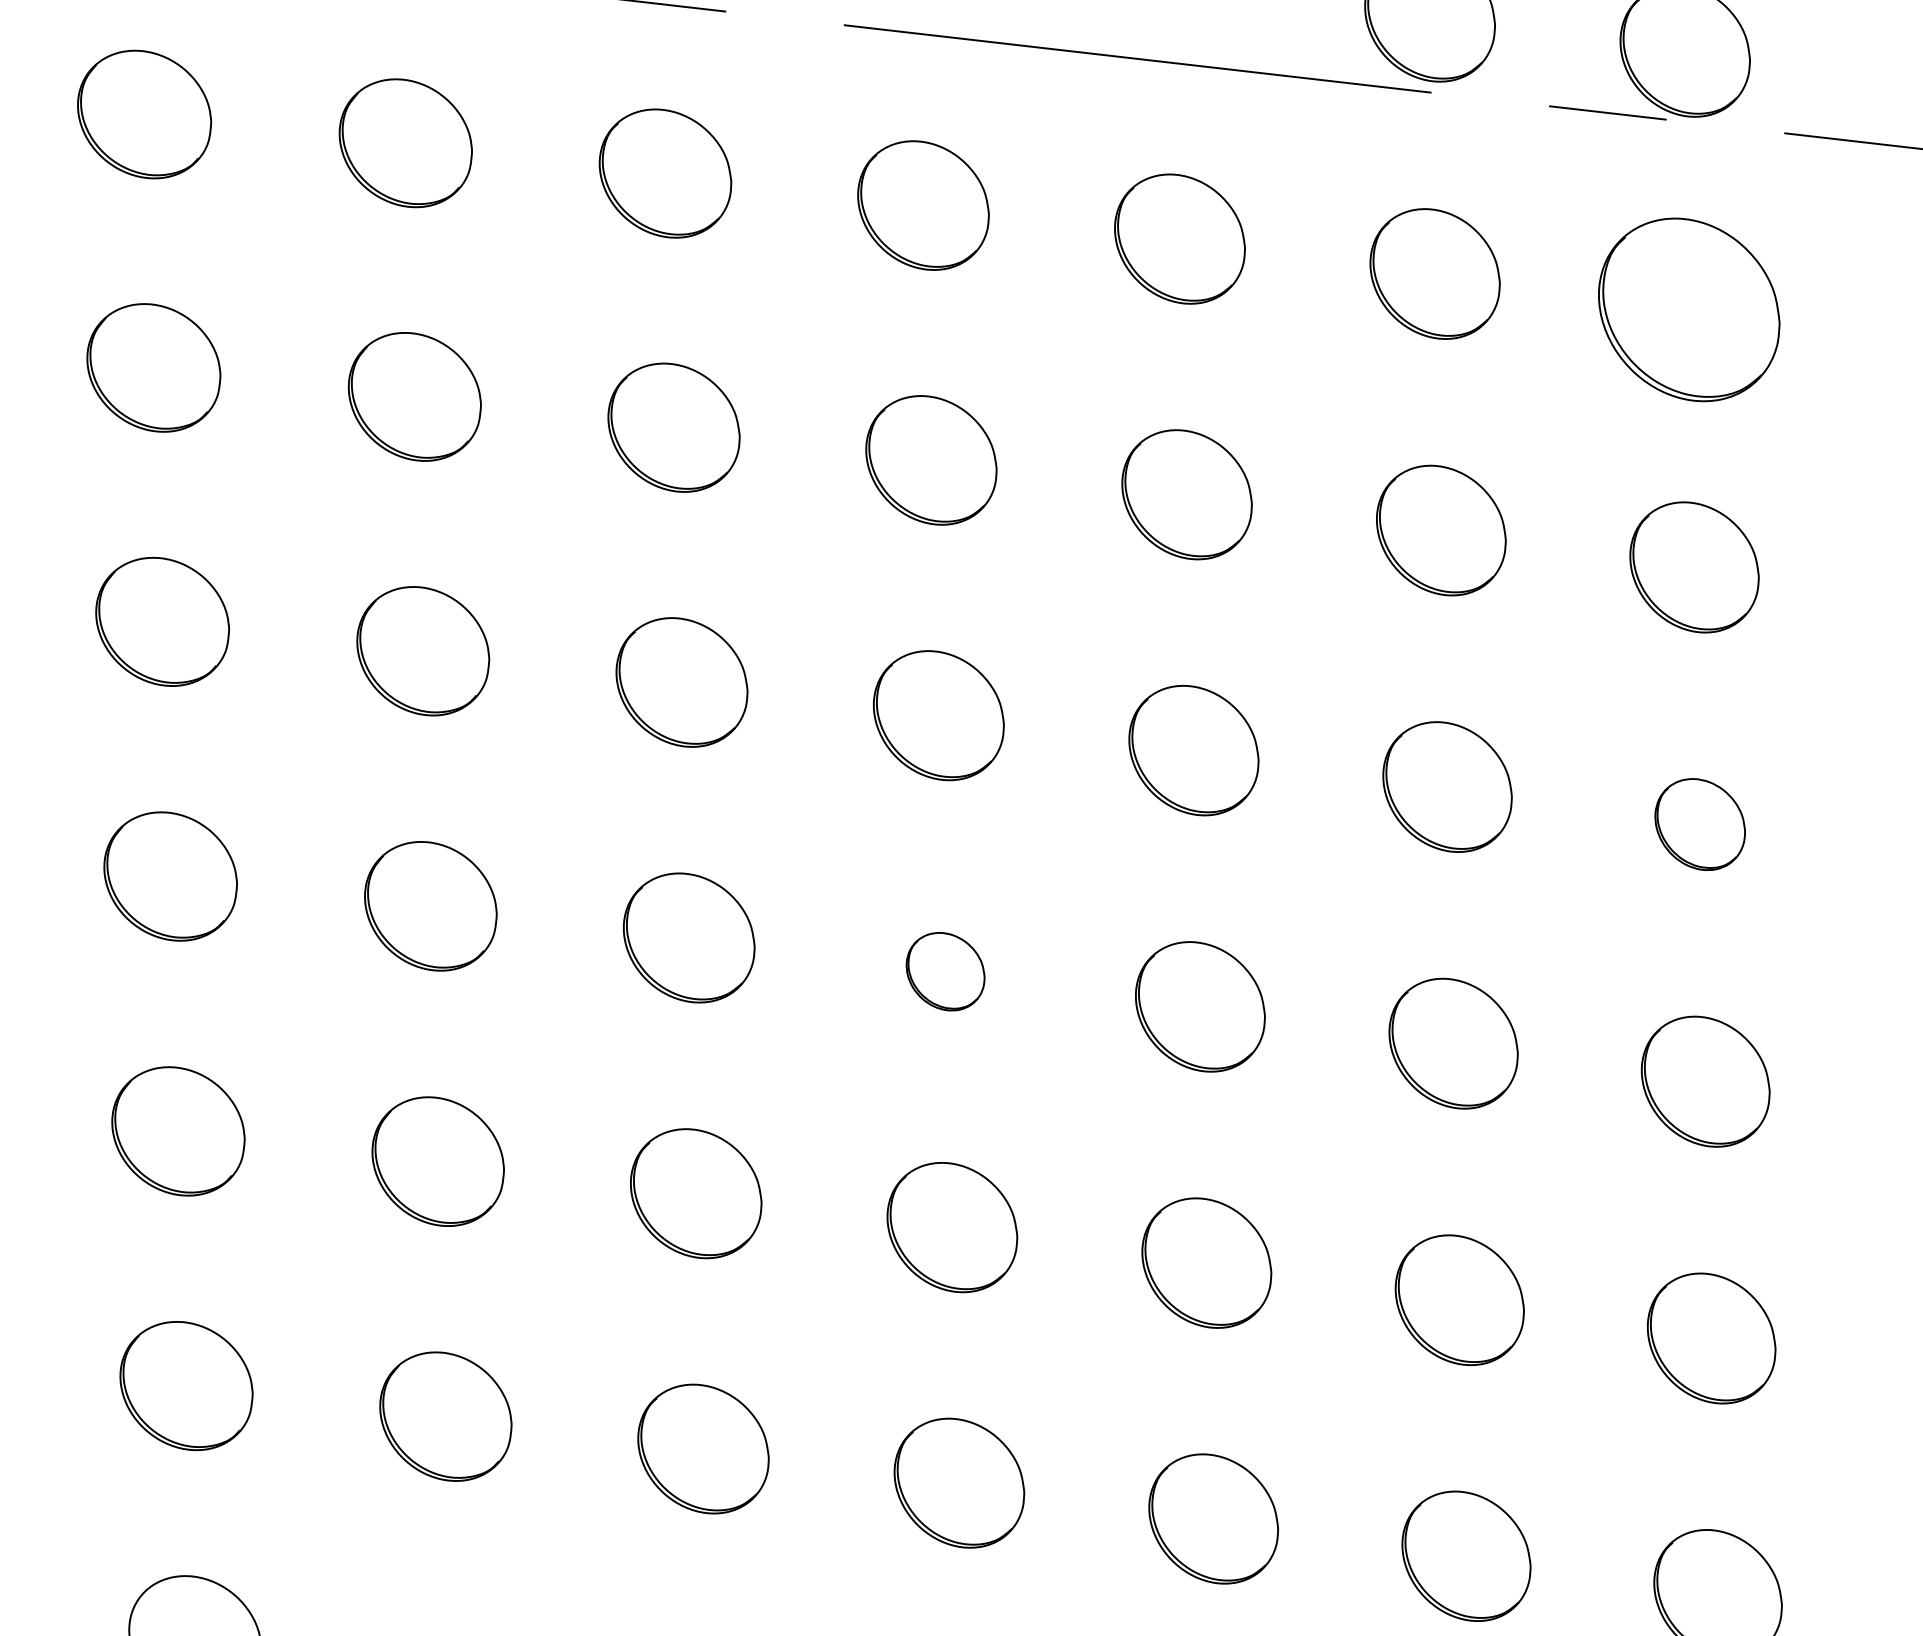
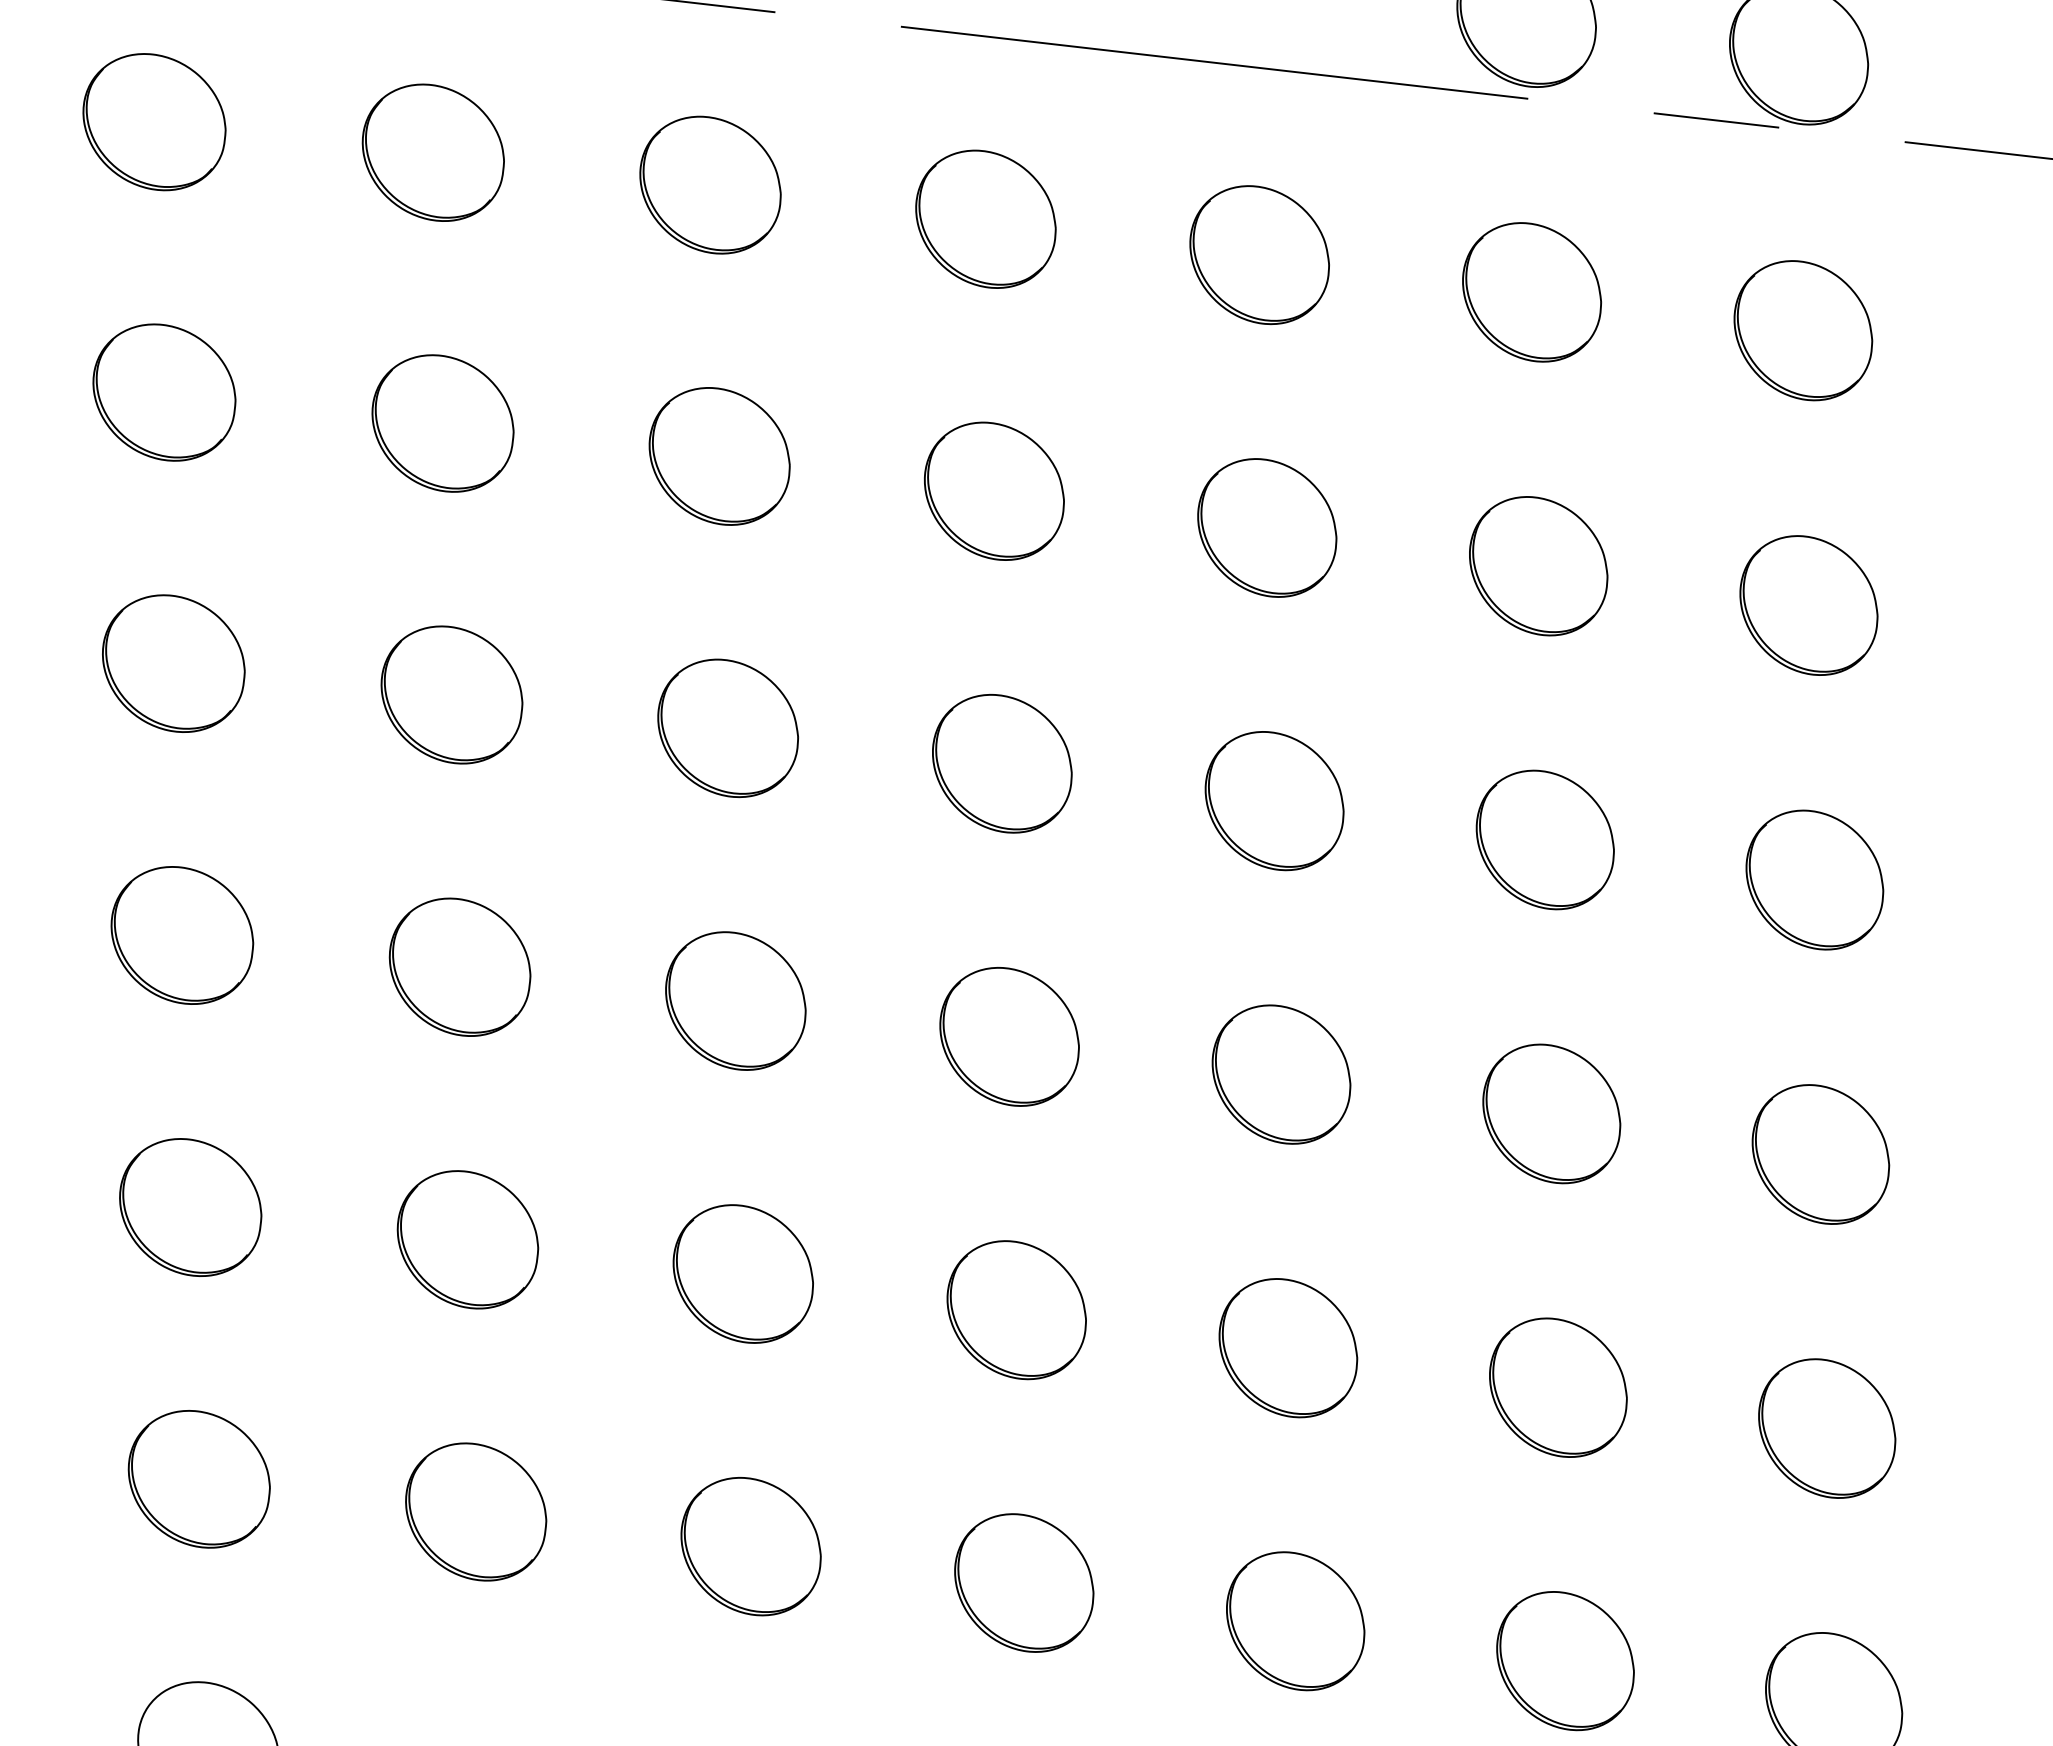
part: (1689, 309) -> (1803, 330), size x0.71
part: (1700, 824) -> (1815, 879), size x1.43
part: (945, 971) -> (1009, 1036), size x1.67

